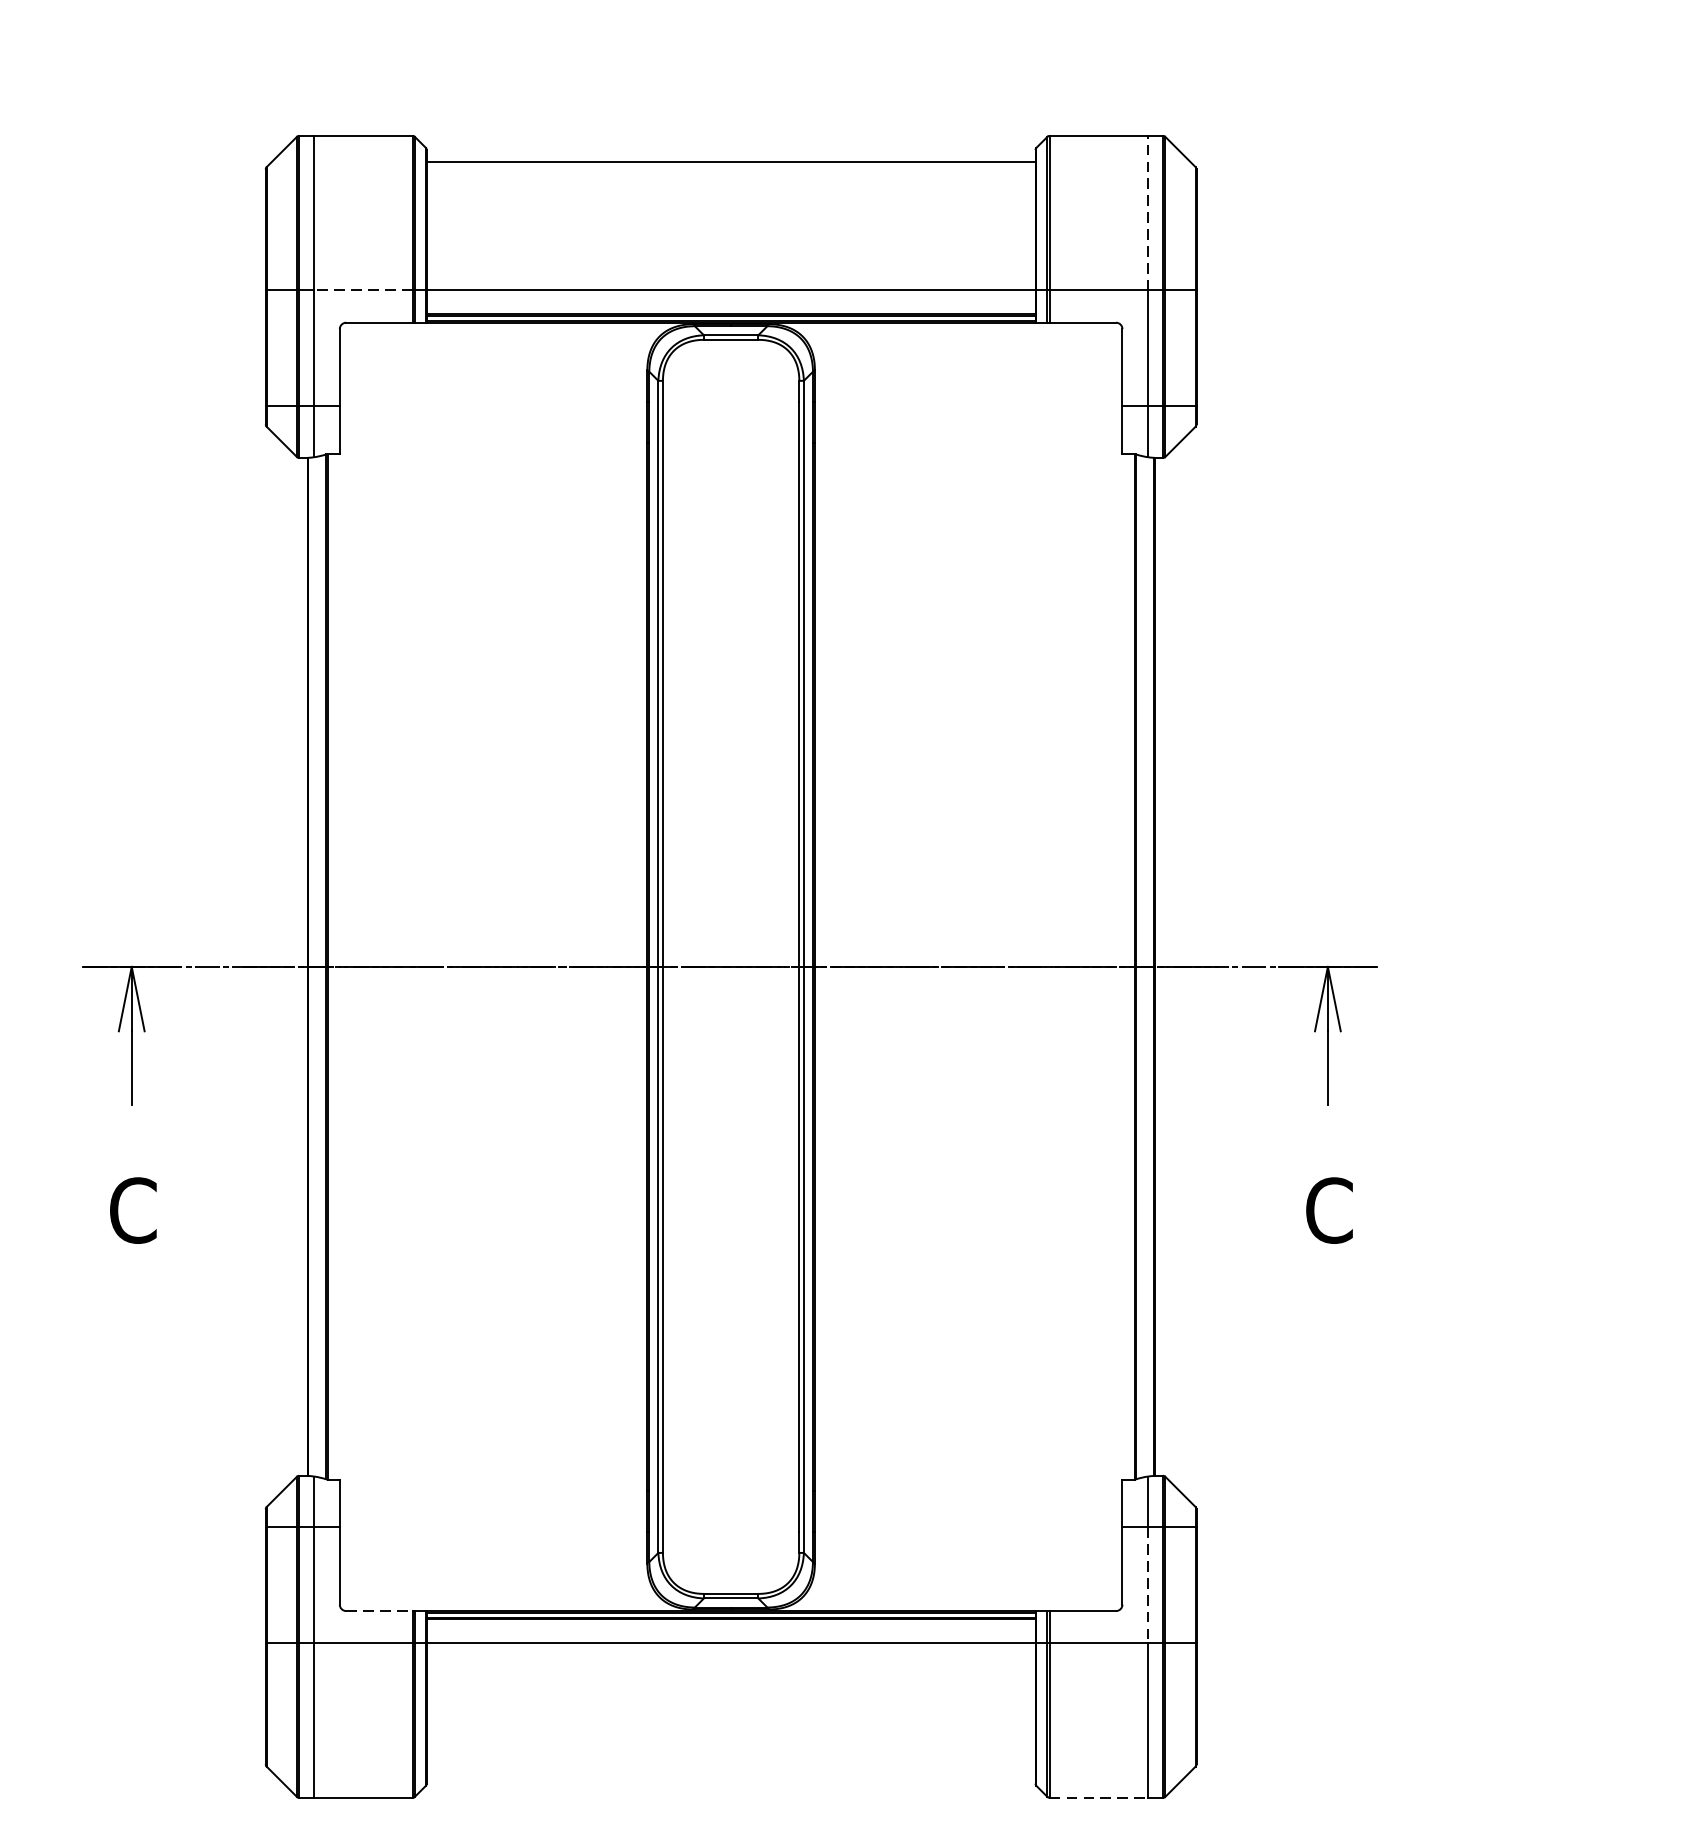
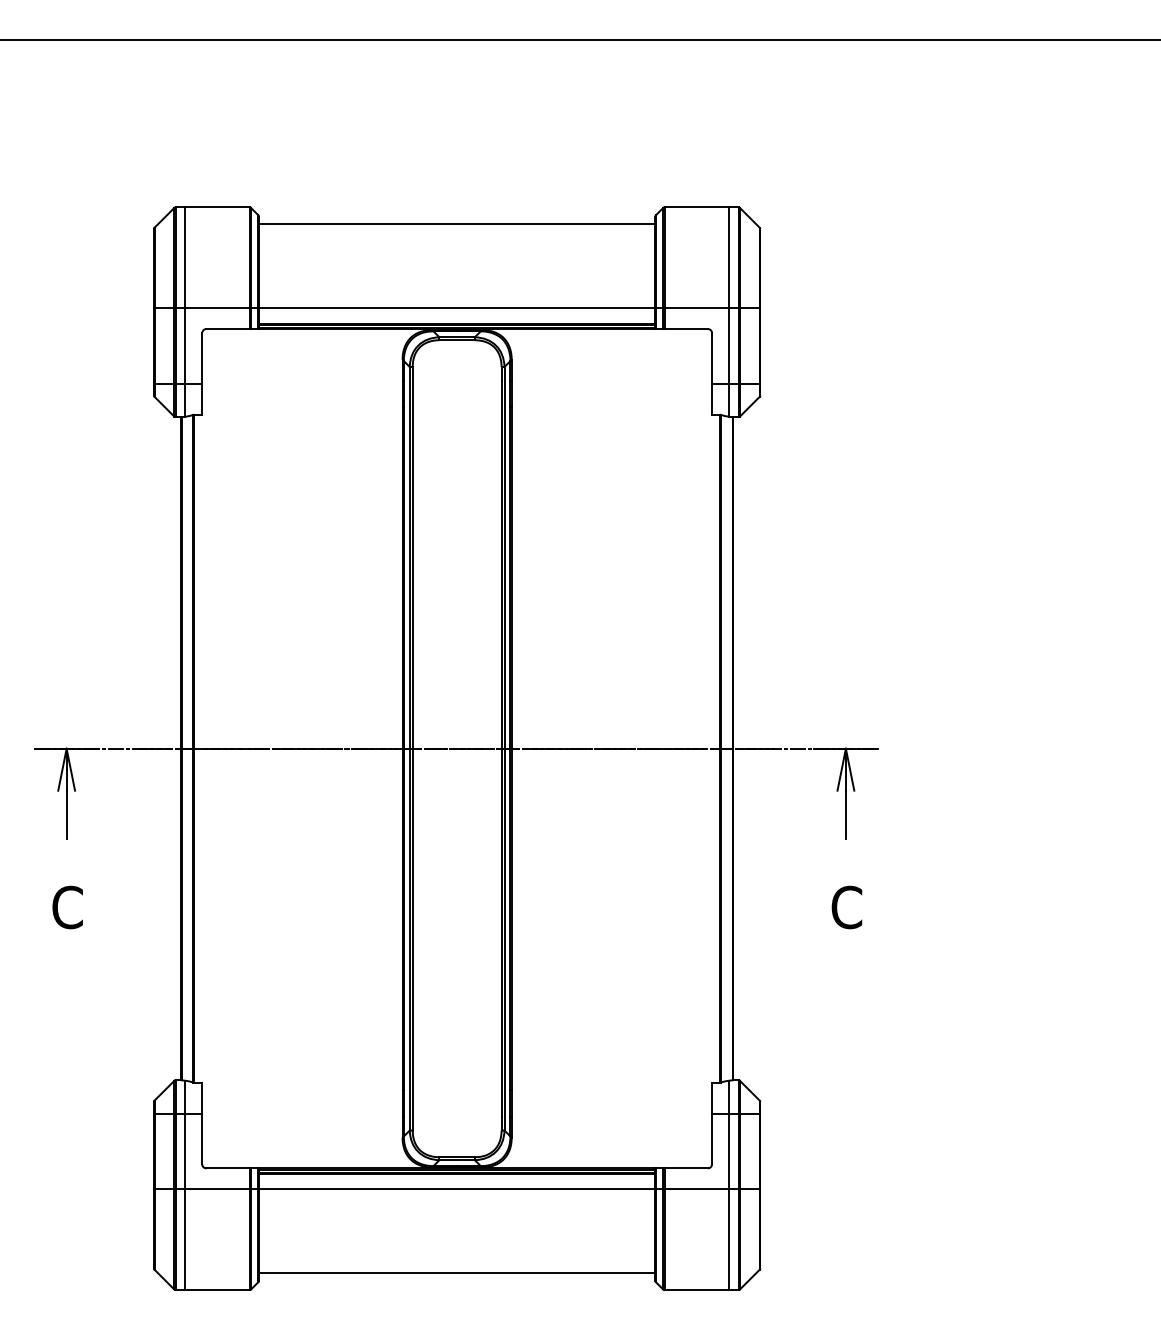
line: (1147, 212) -> (728, 257), dashed -> solid
line: (363, 291) -> (217, 308), dashed -> solid
line: (1147, 1585) -> (728, 1151), dashed -> solid
line: (380, 1611) -> (228, 1168), dashed -> solid
line: (730, 1772) -> (456, 1273), added
line: (1100, 1798) -> (697, 1290), dashed -> solid

